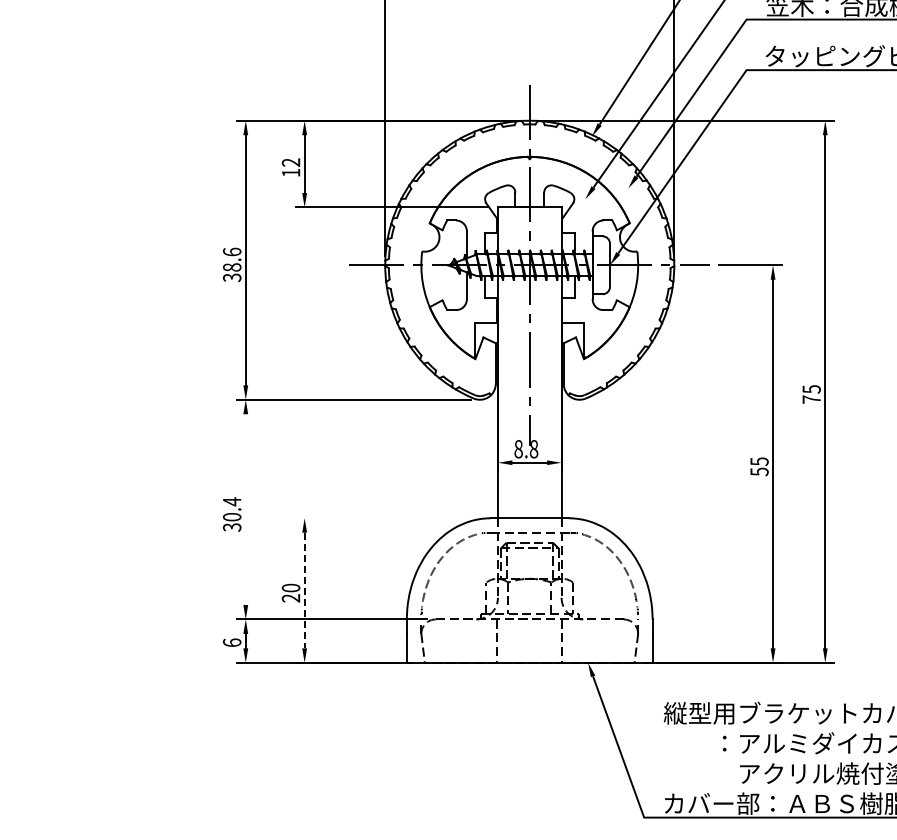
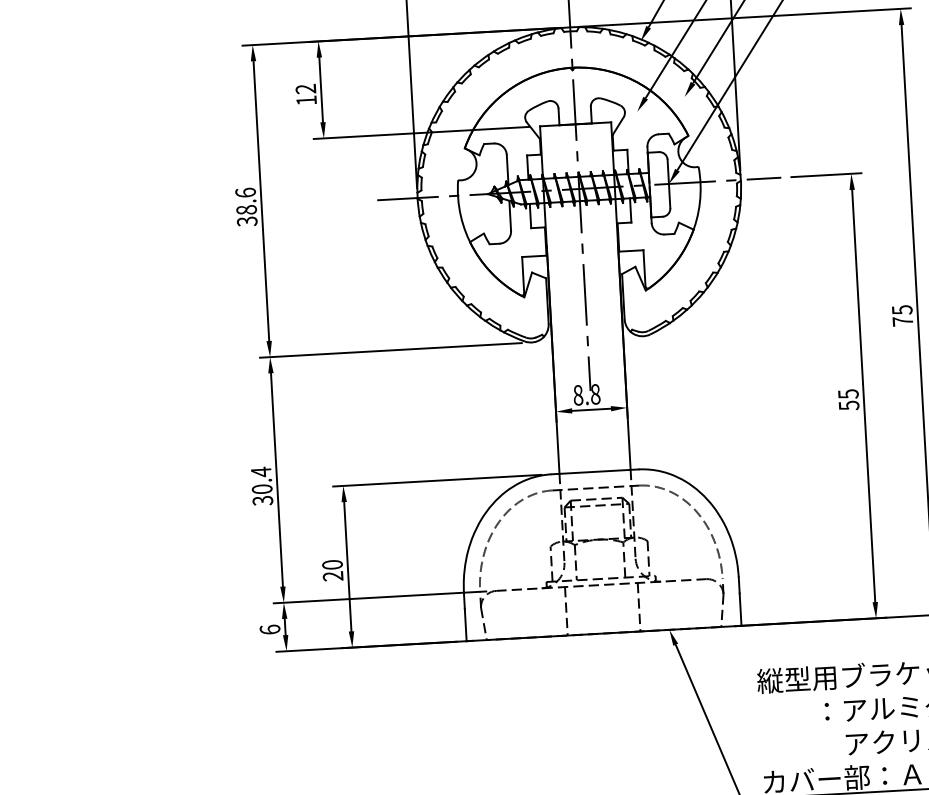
line: (245, 509) -> (276, 479), added
line: (388, 518) -> (437, 480), added
line: (304, 590) -> (347, 566), dashed -> solid

